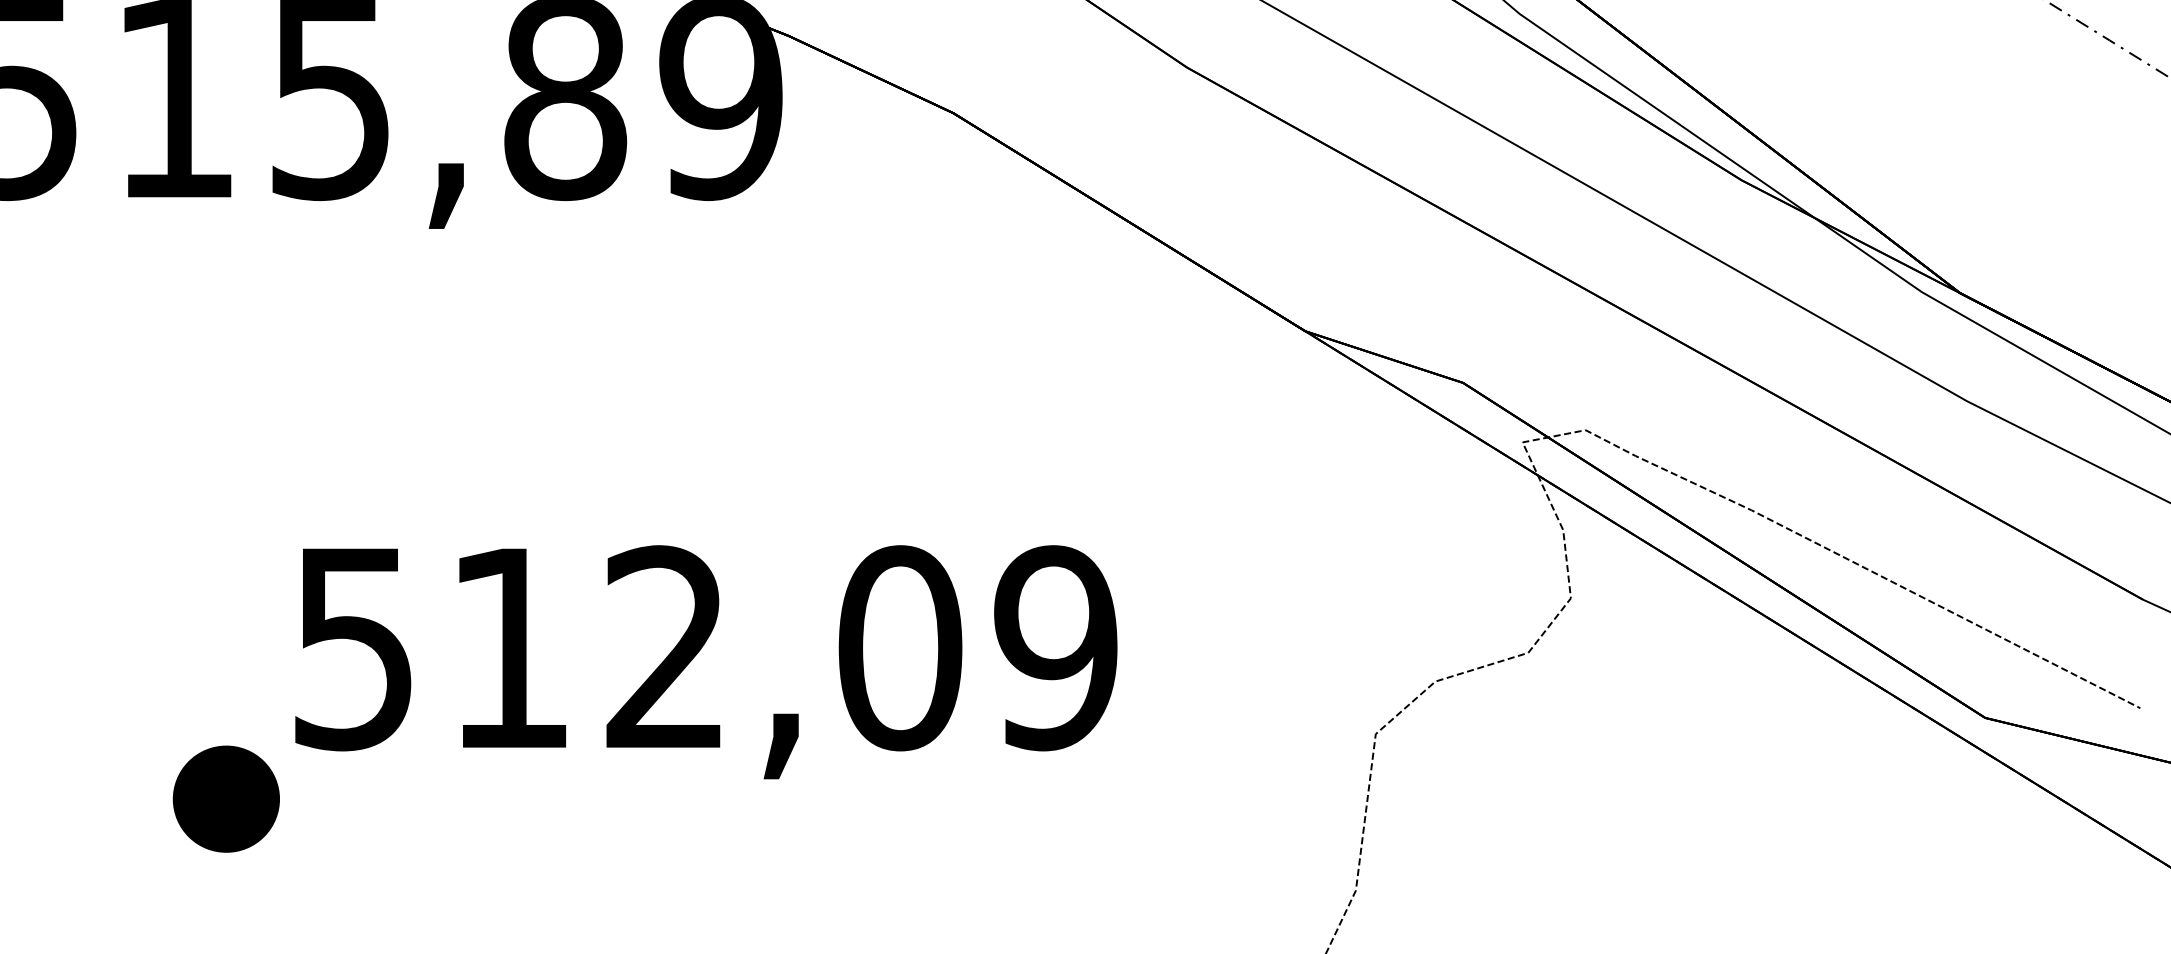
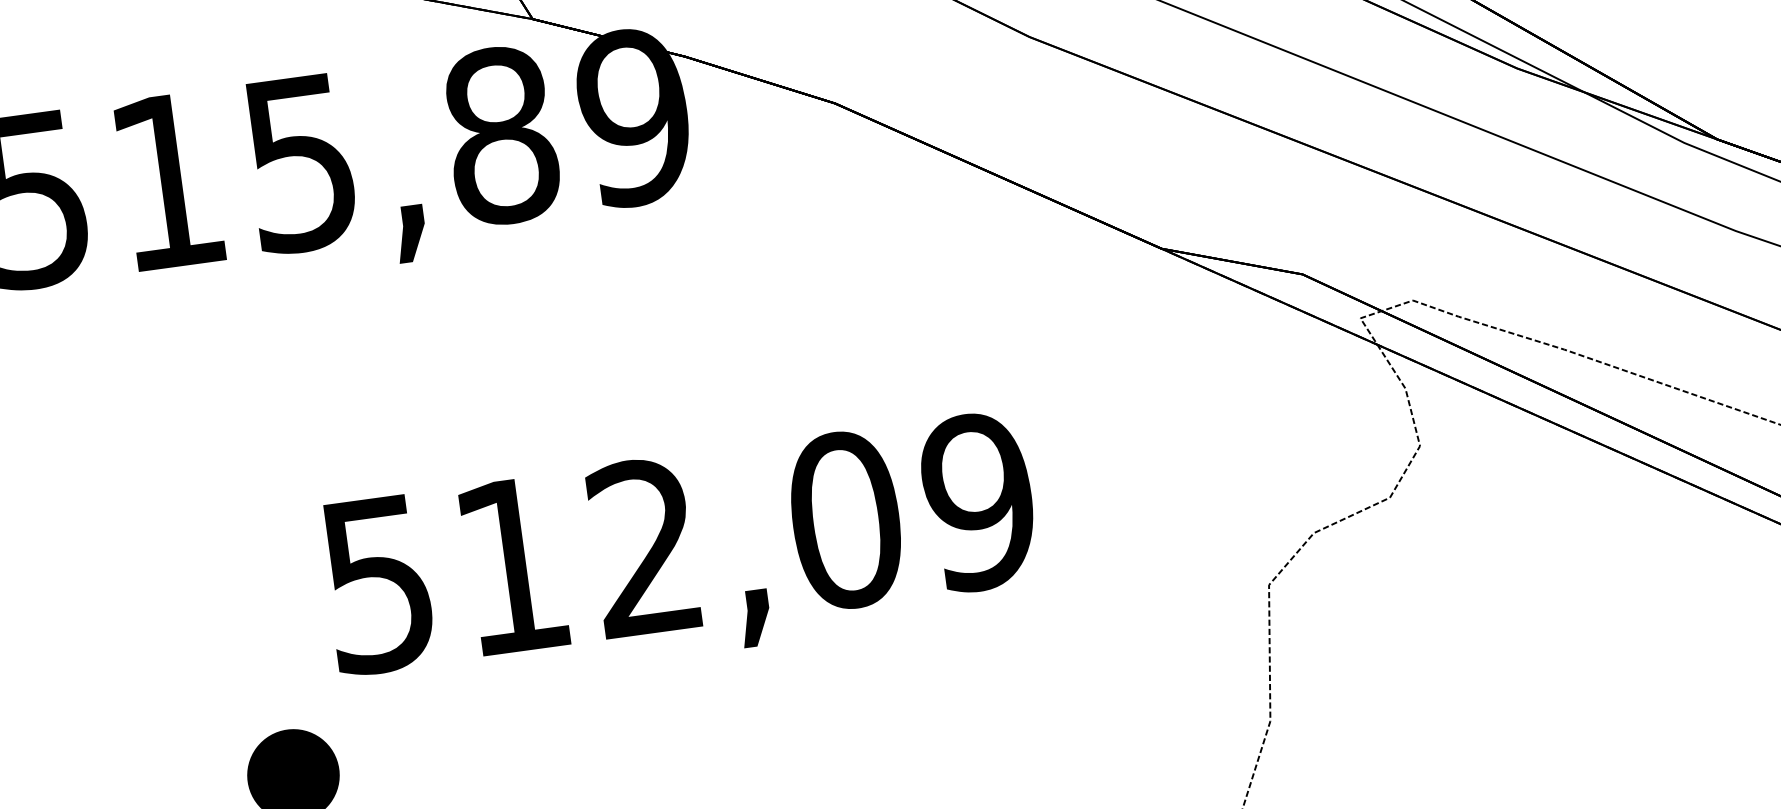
text: (706, 662) -> (681, 555), moved

